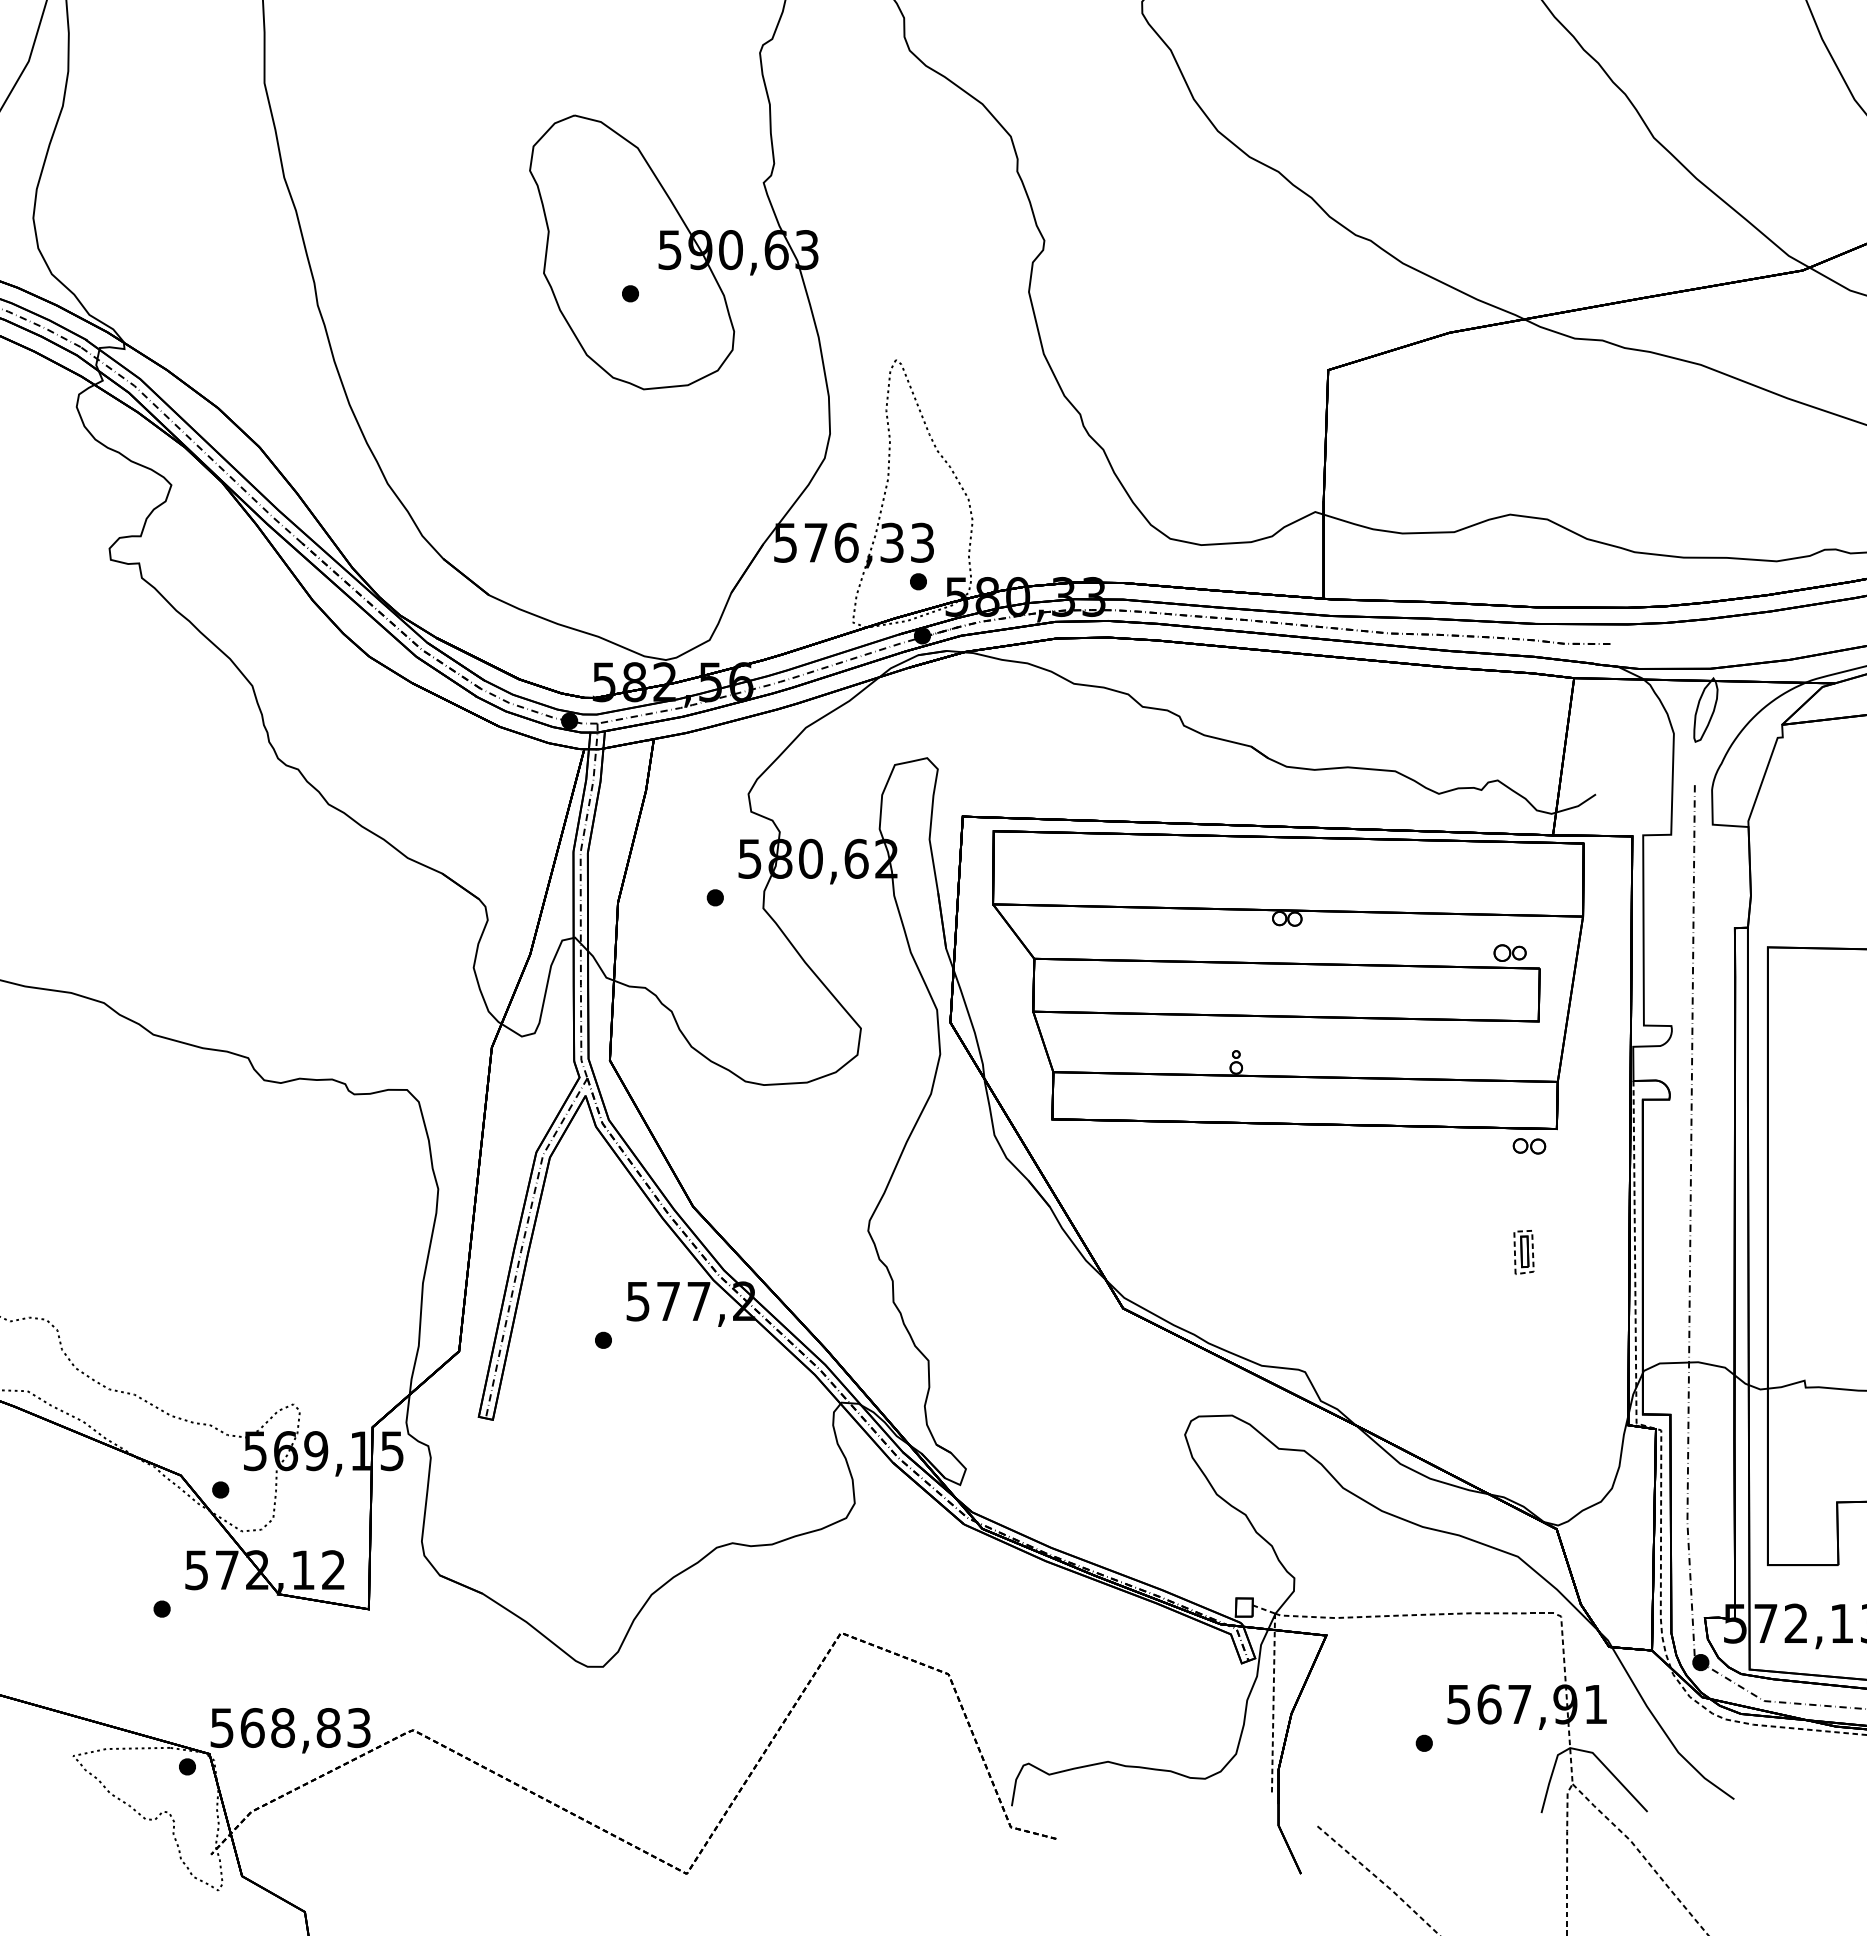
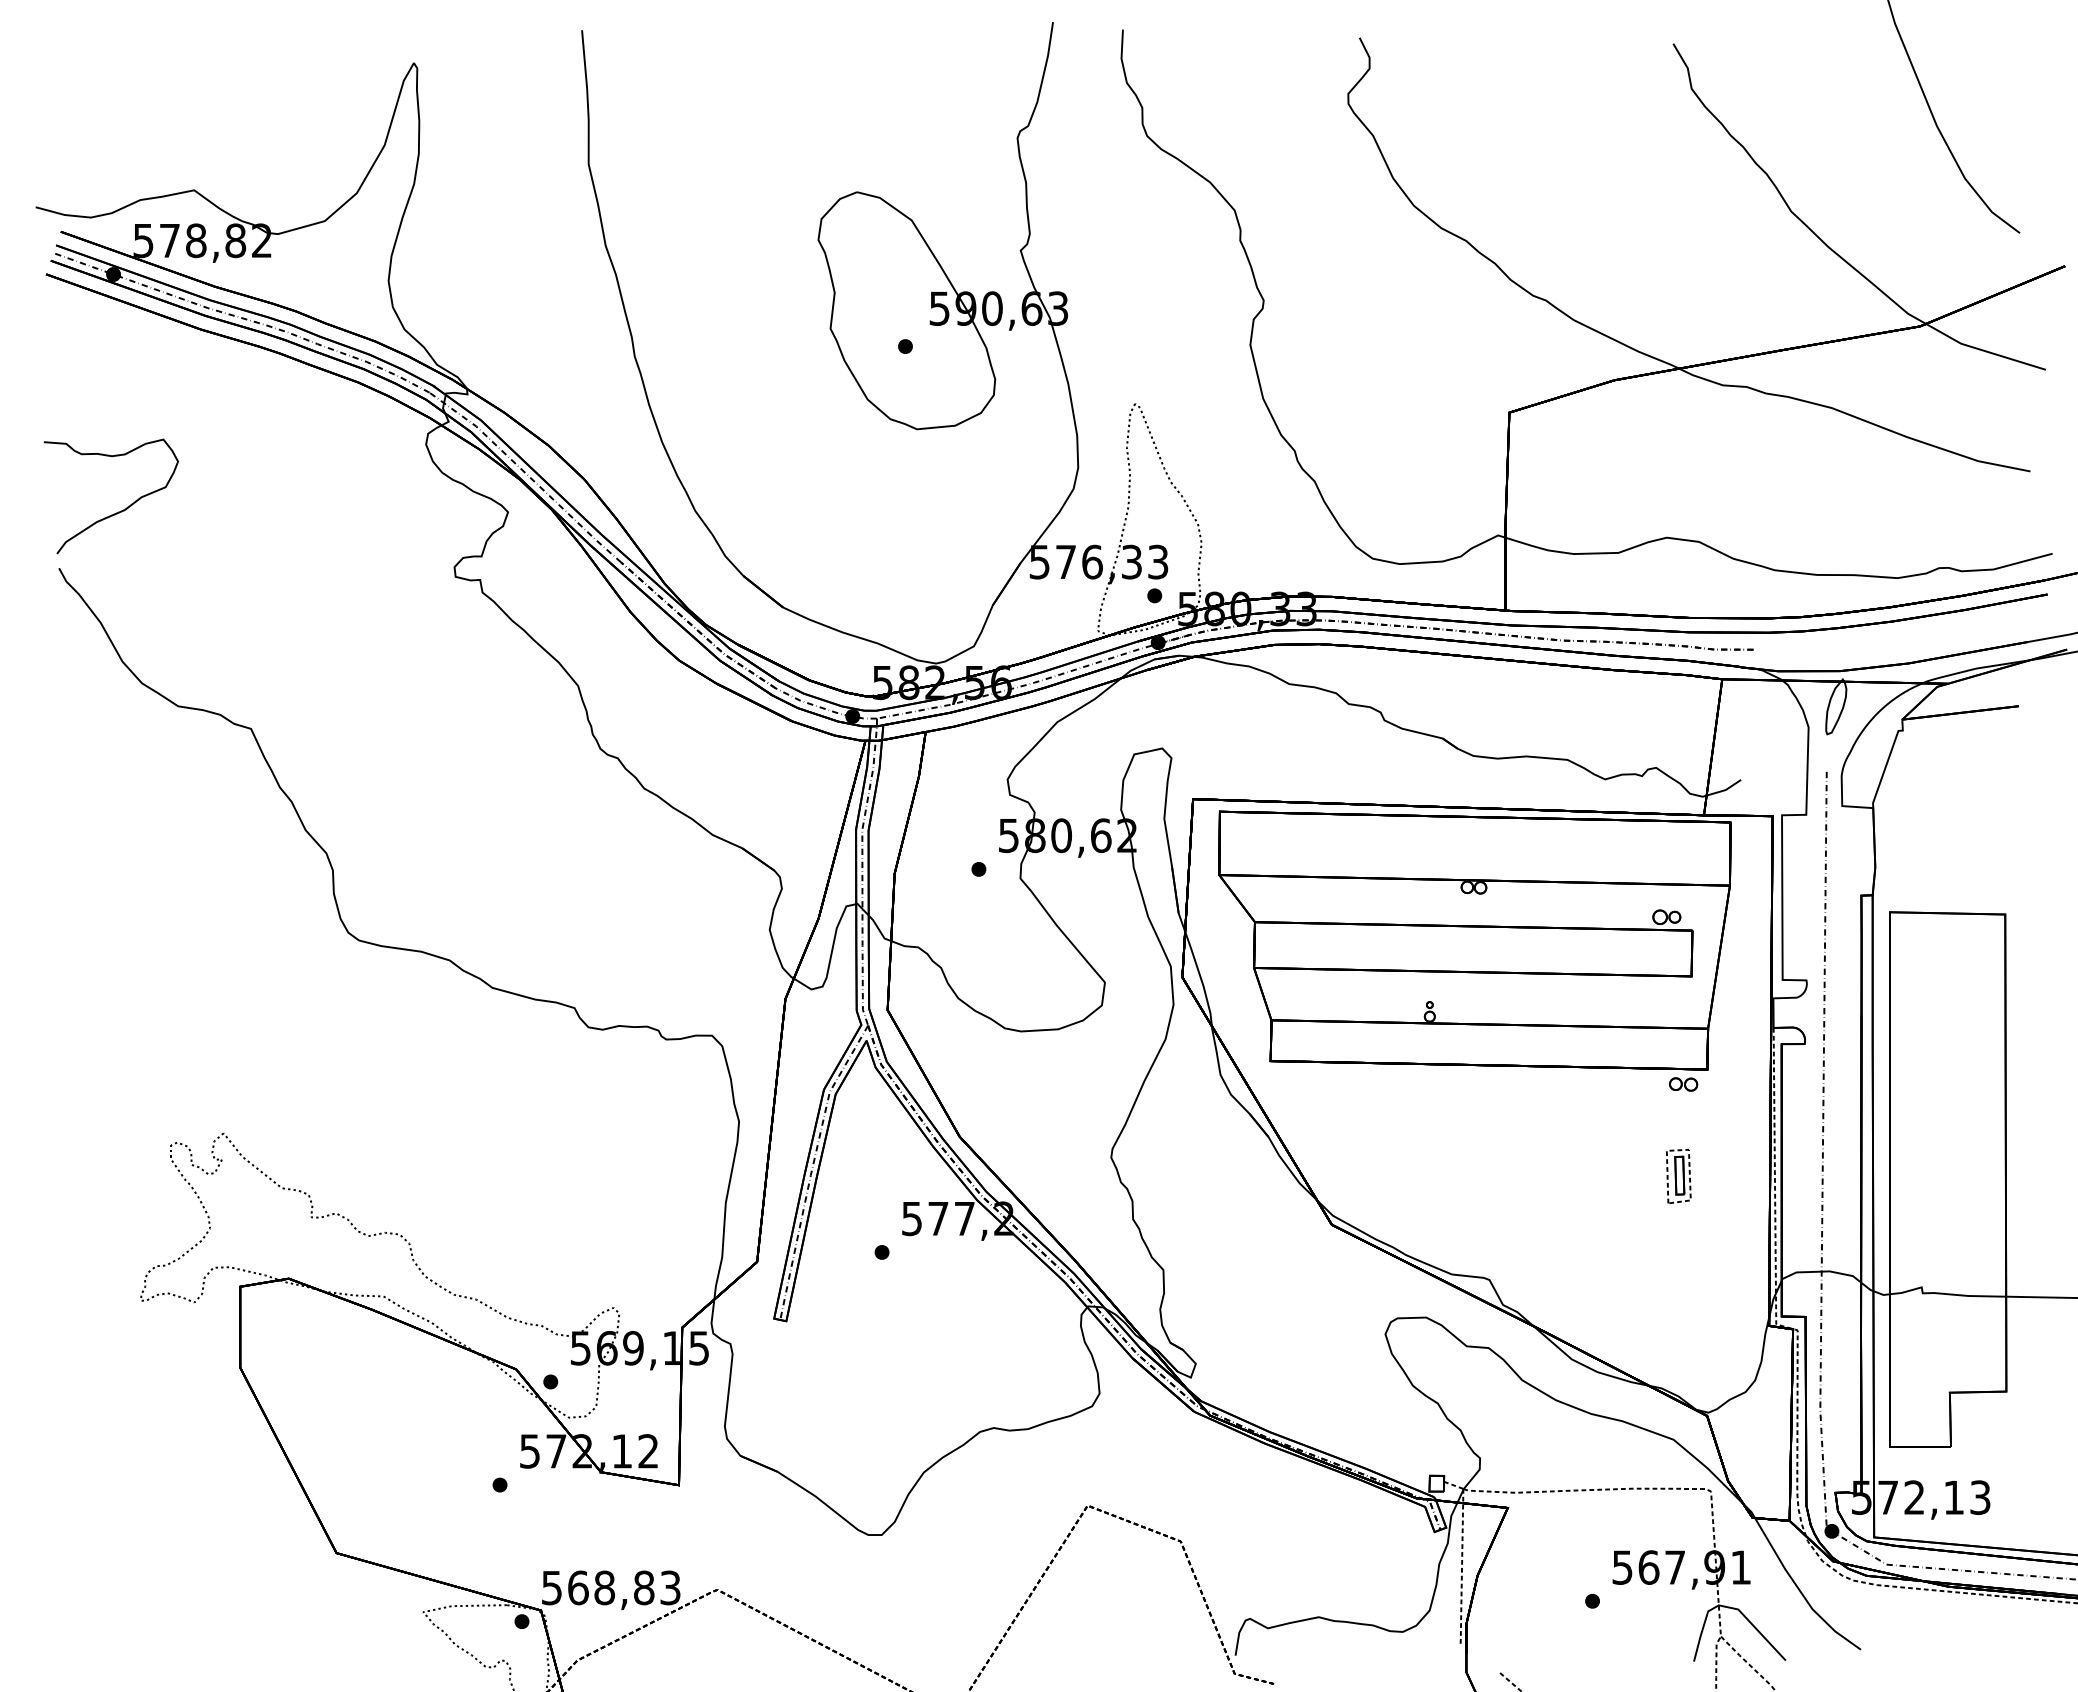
part: (1523, 1251) -> (1678, 1175), size x1.43

